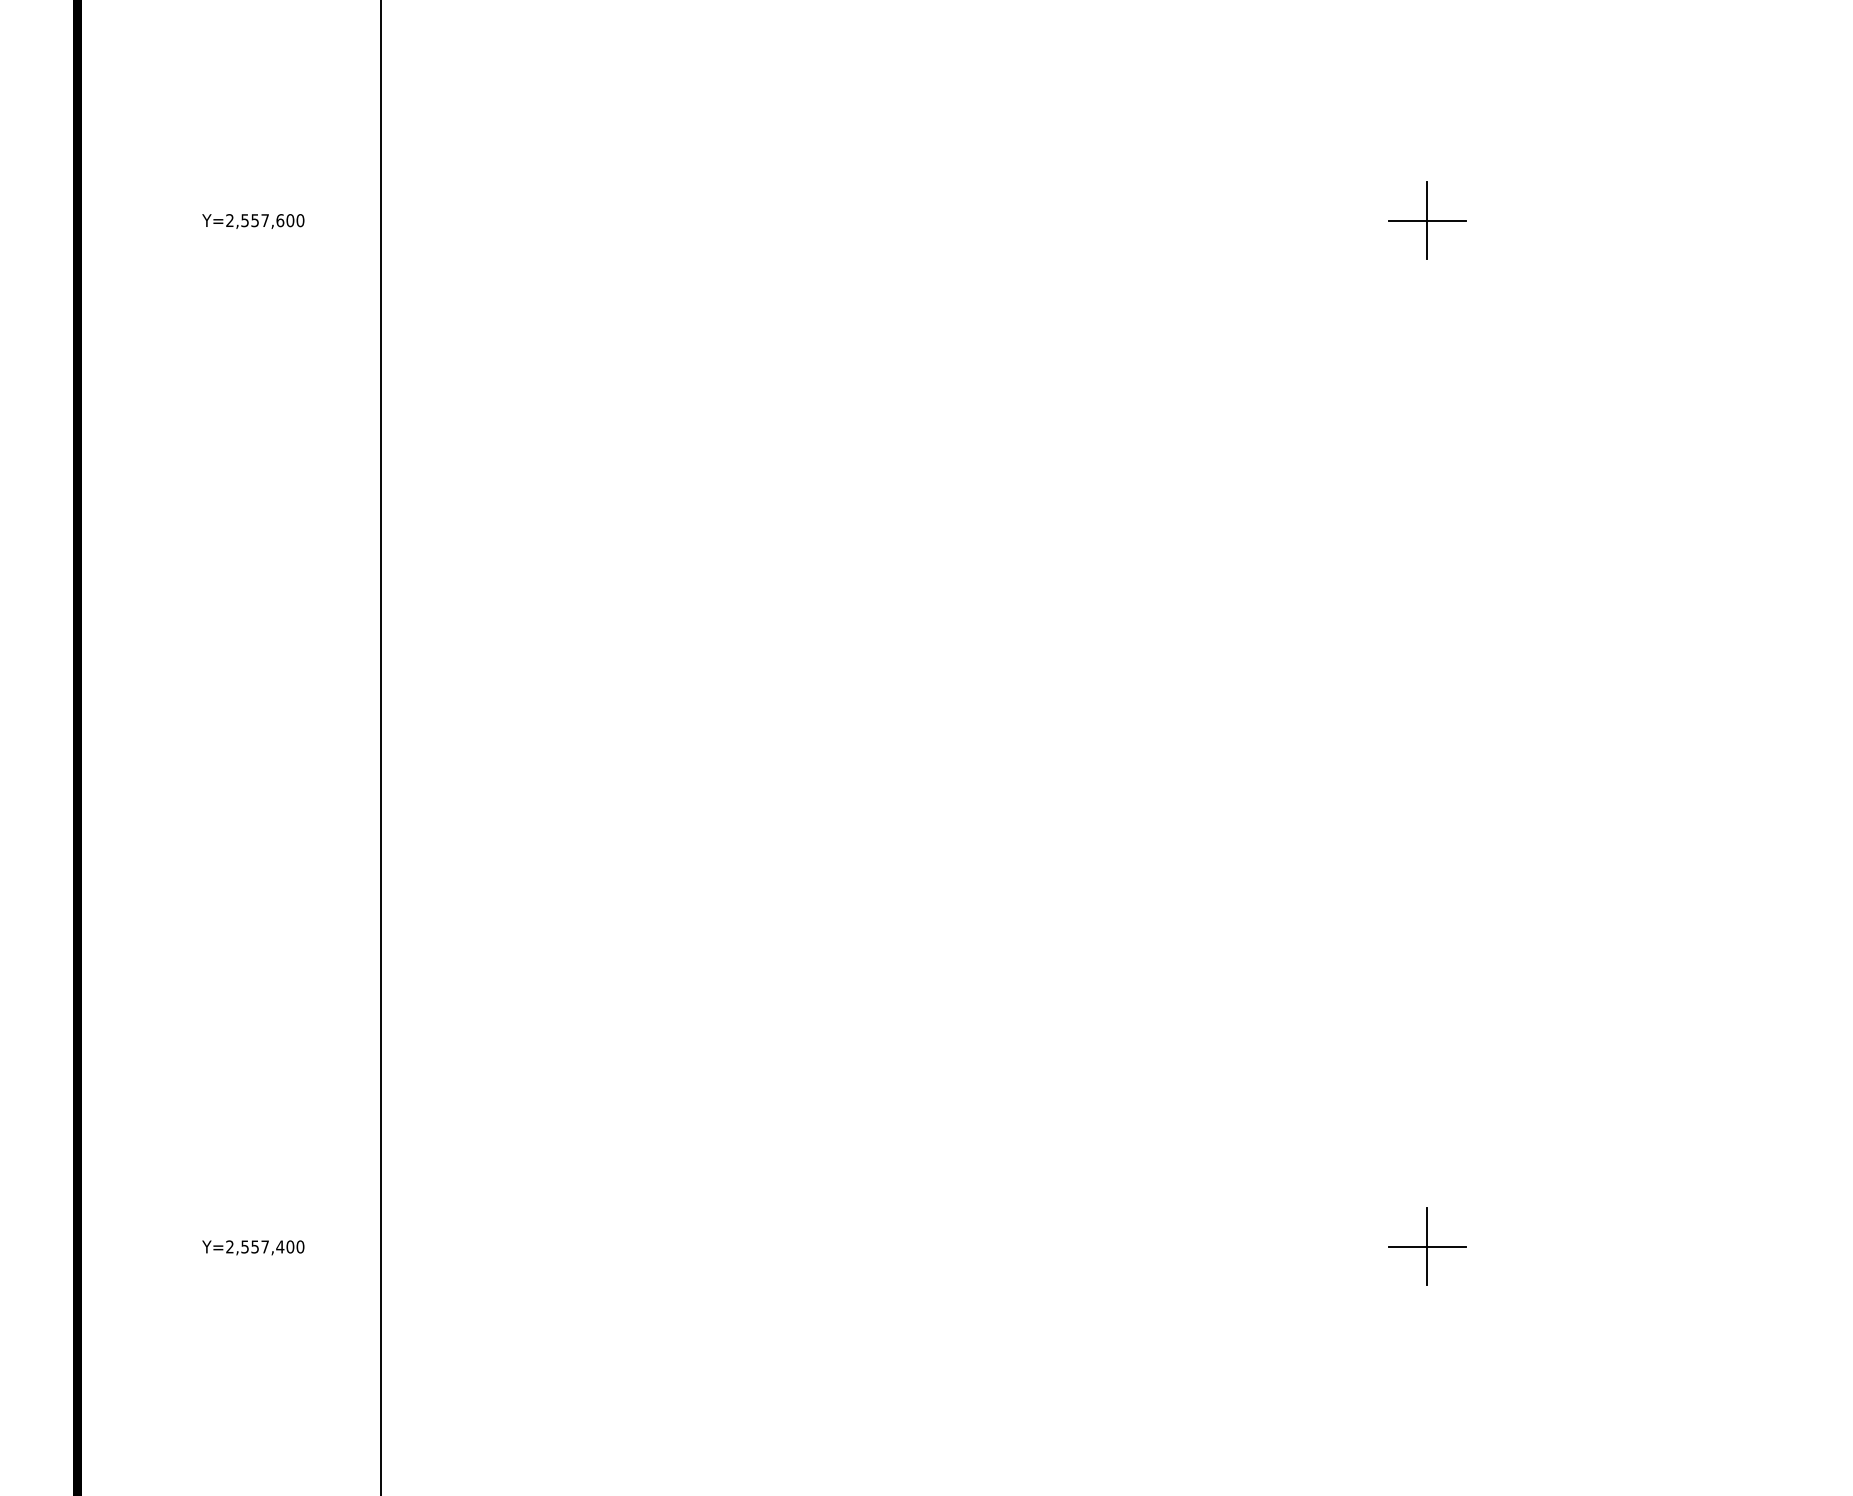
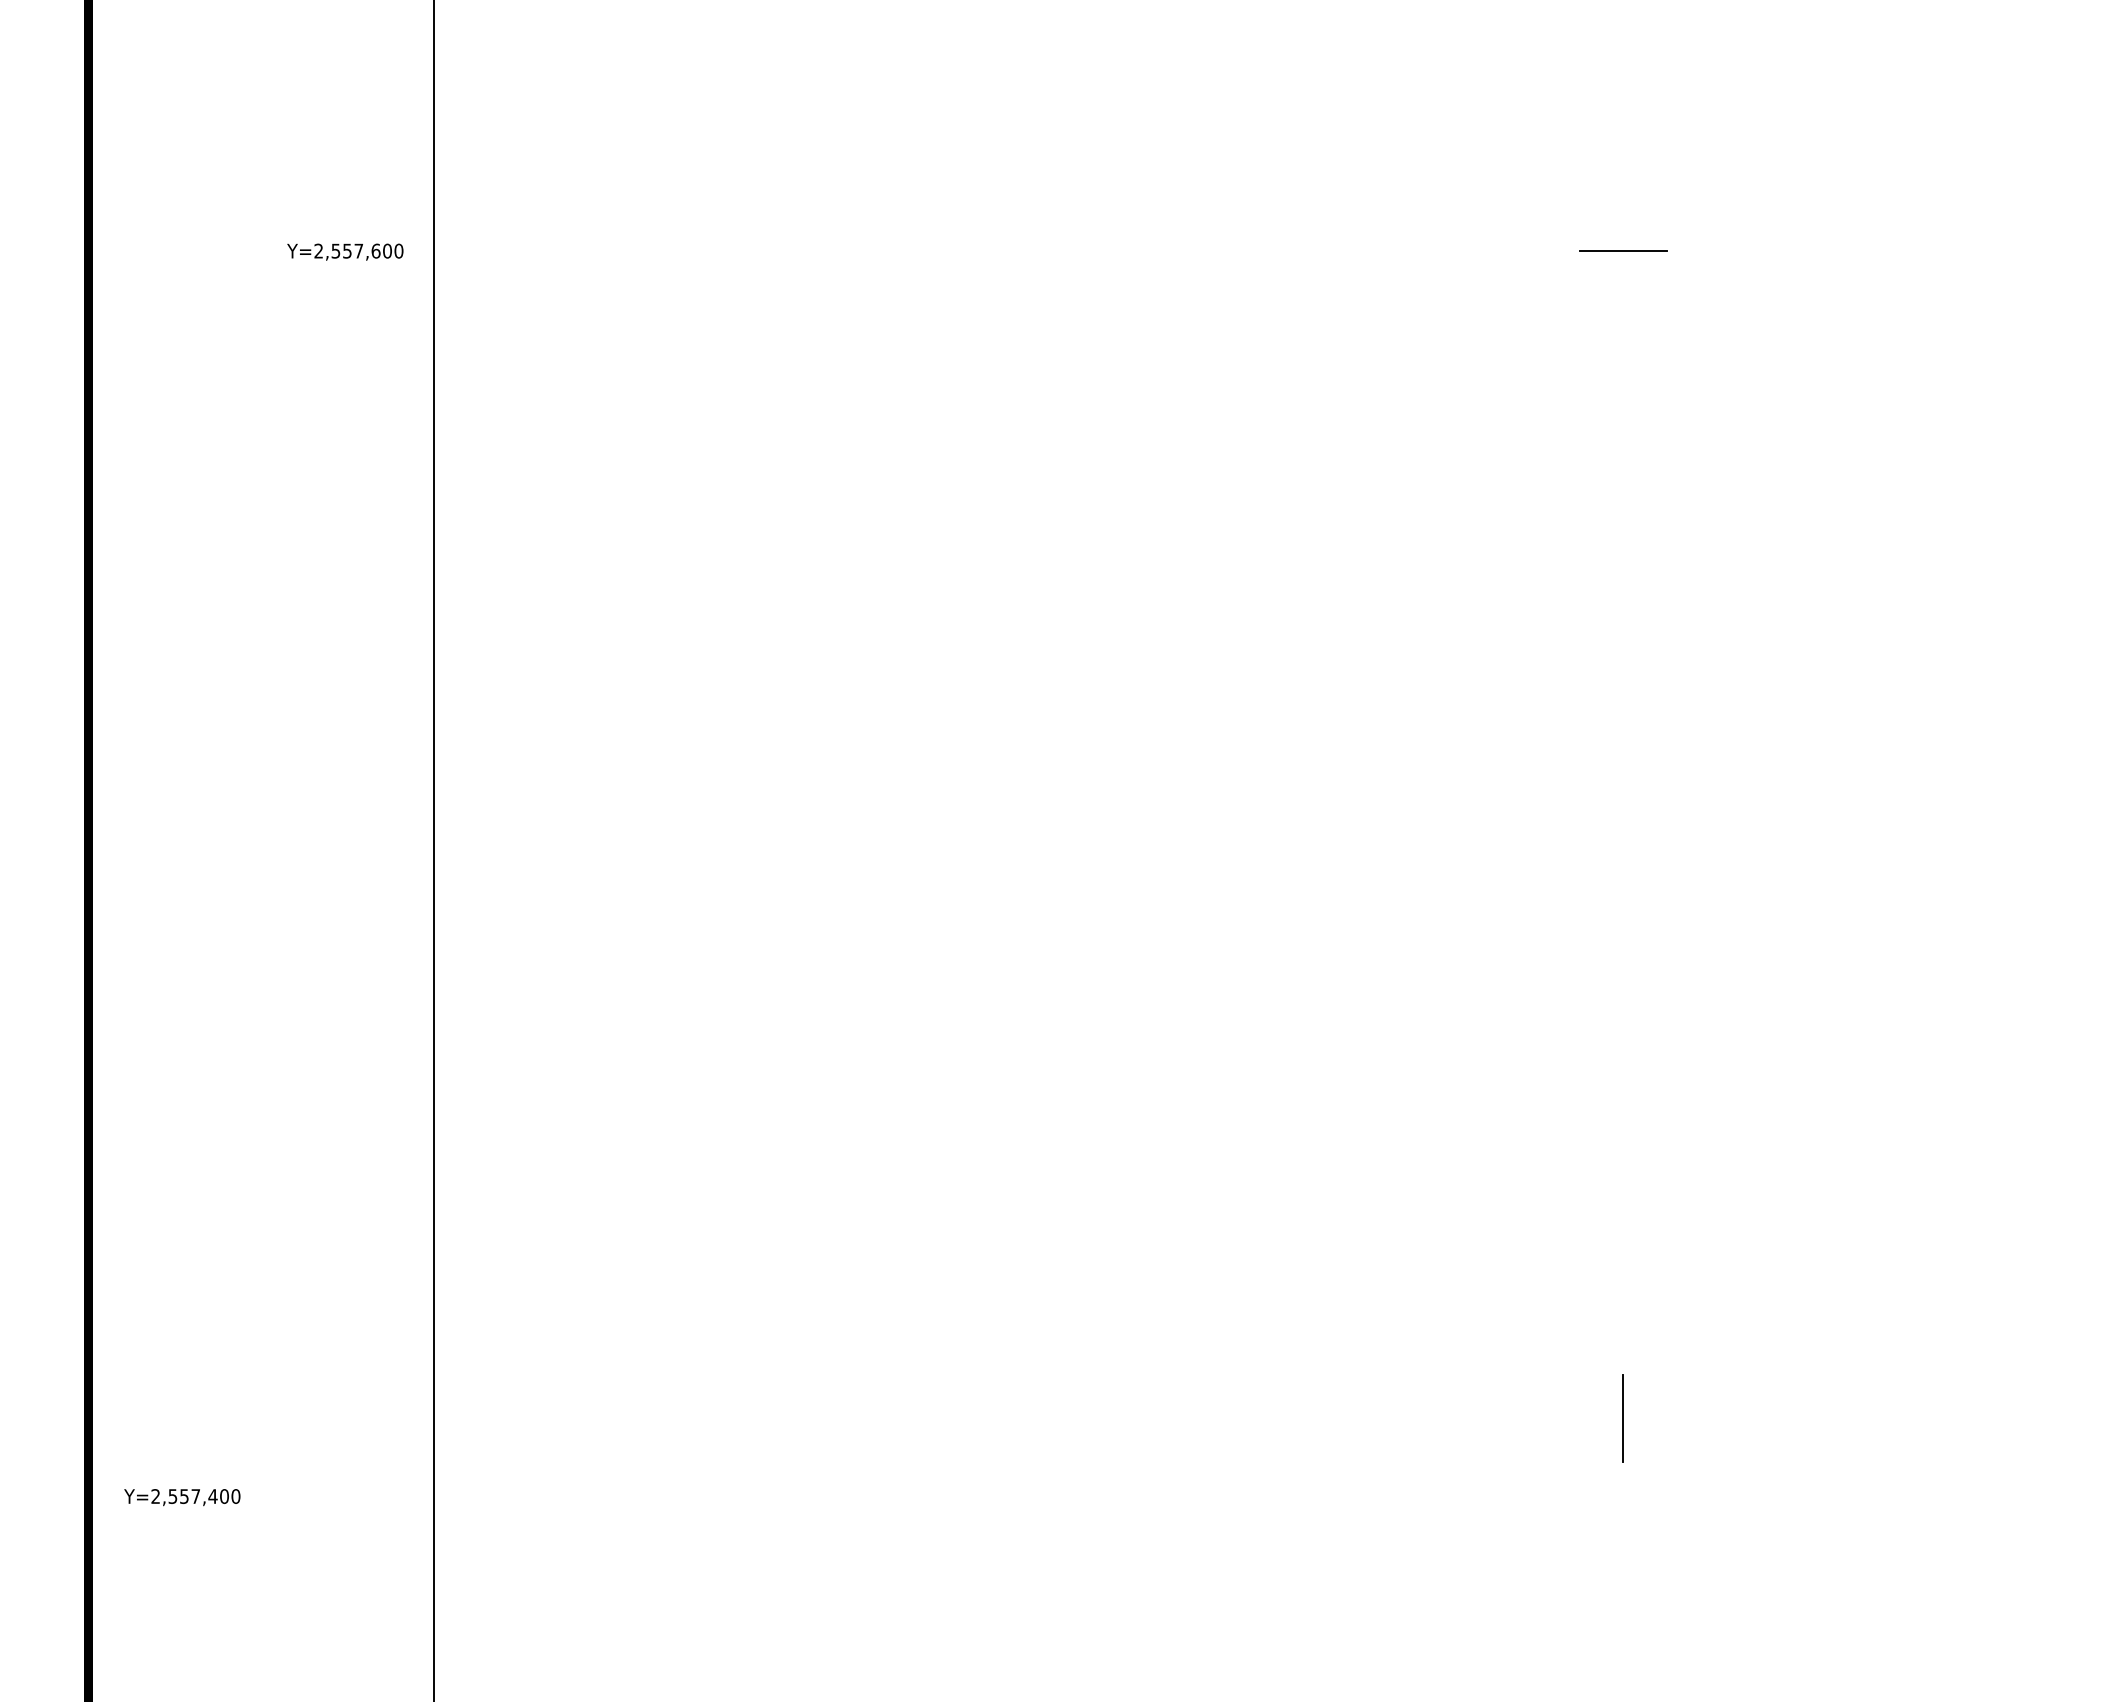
text: (253, 220) -> (345, 251), moved
line: (1427, 220) -> (1623, 250), removed
line: (1427, 1246) -> (1623, 1418), removed
text: (253, 1247) -> (182, 1497), moved

